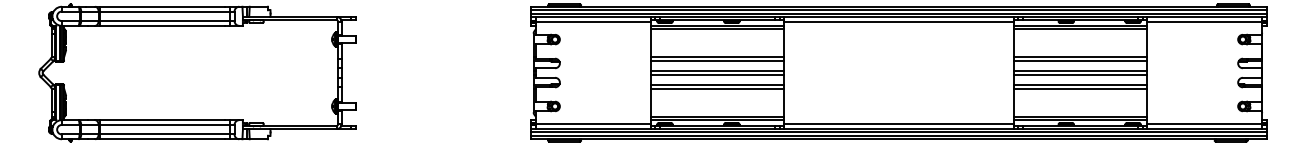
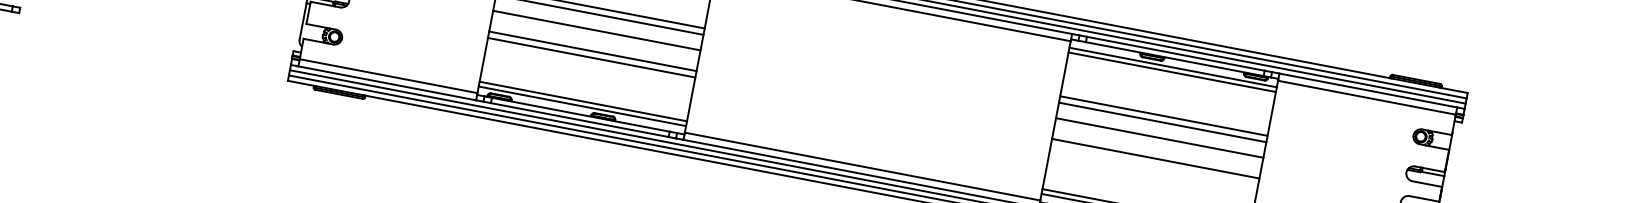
line: (717, 74) -> (595, 35), removed
line: (1080, 74) -> (1158, 142), removed
line: (1080, 88) -> (1154, 164), removed

